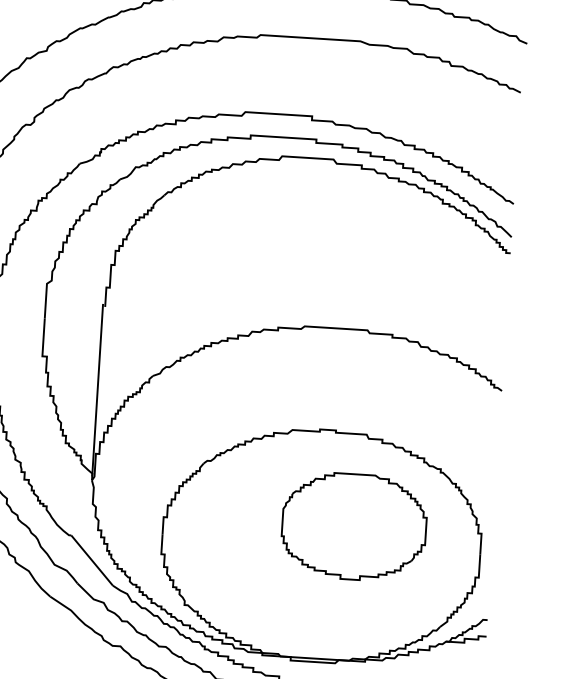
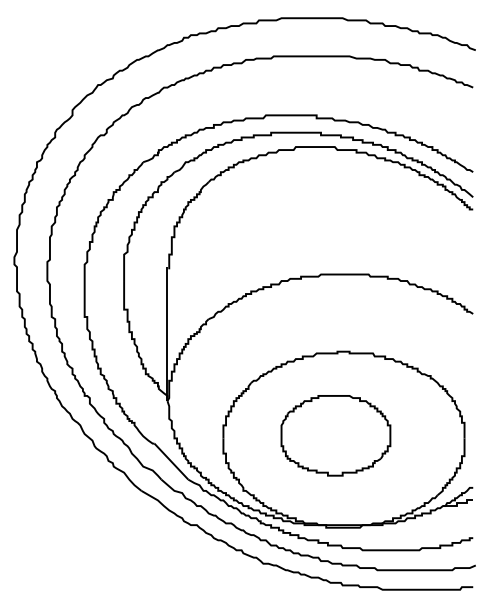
part: (353, 526) -> (335, 435), moved

